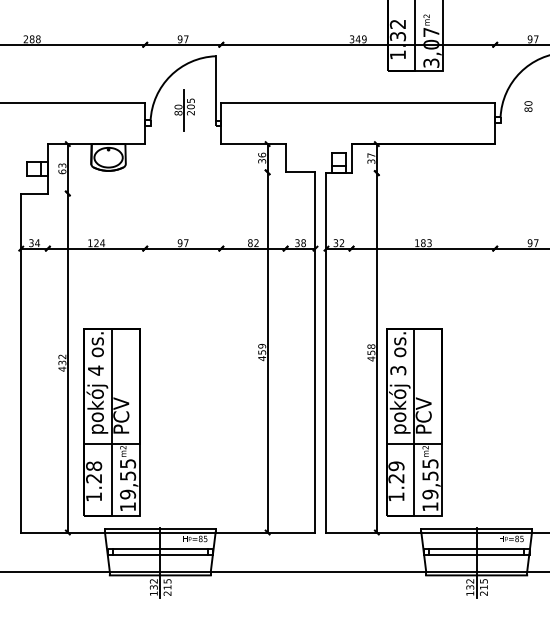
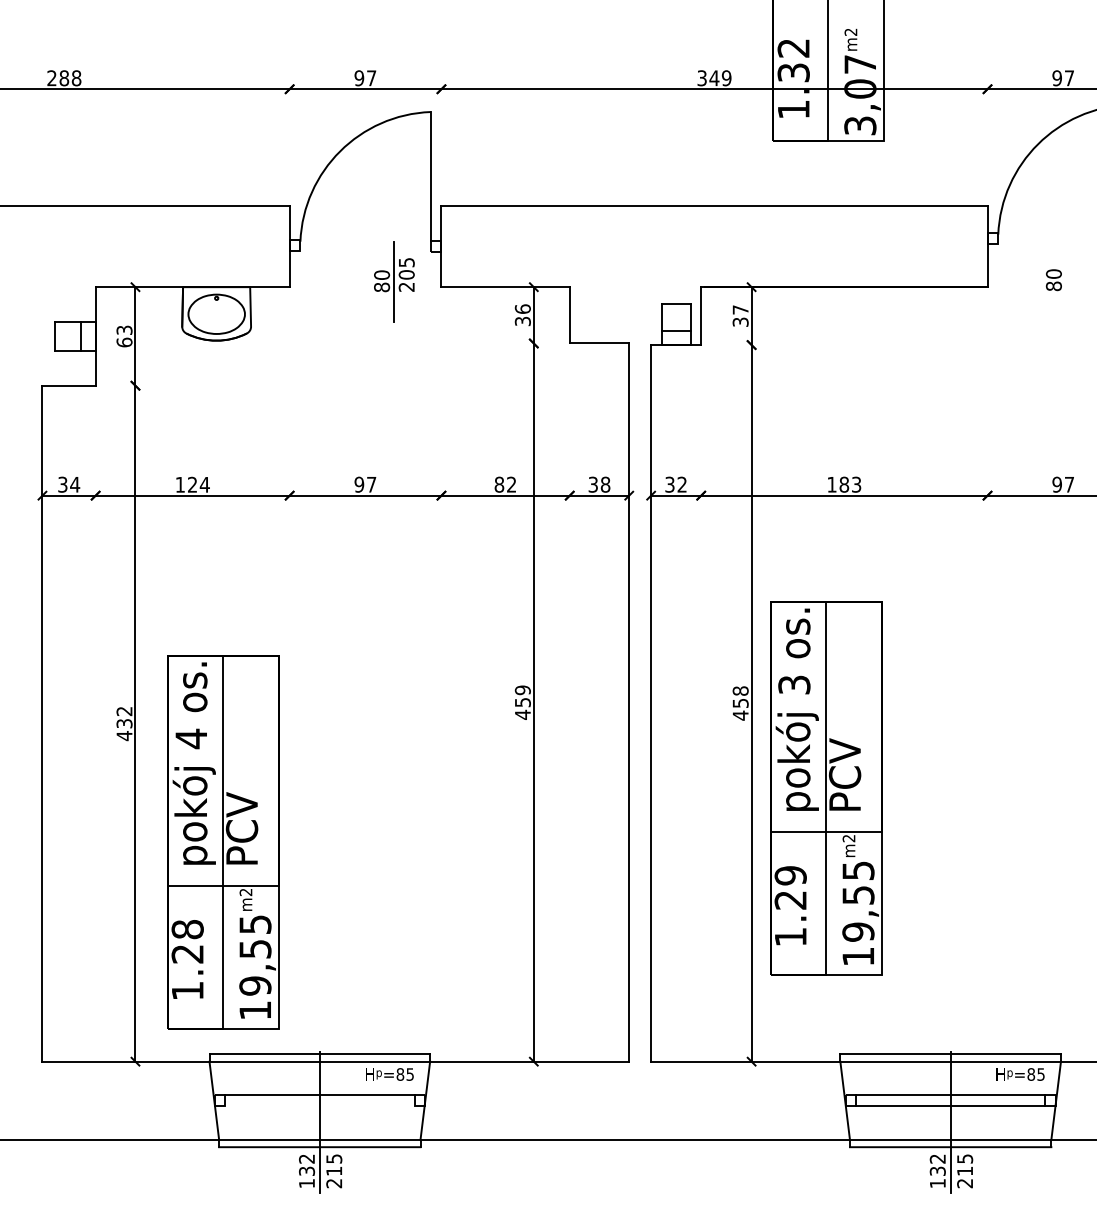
text: (528, 106) -> (1053, 280), moved
part: (184, 110) -> (393, 282), moved
part: (414, 422) -> (826, 788), moved
line: (159, 554) -> (318, 1105), removed

